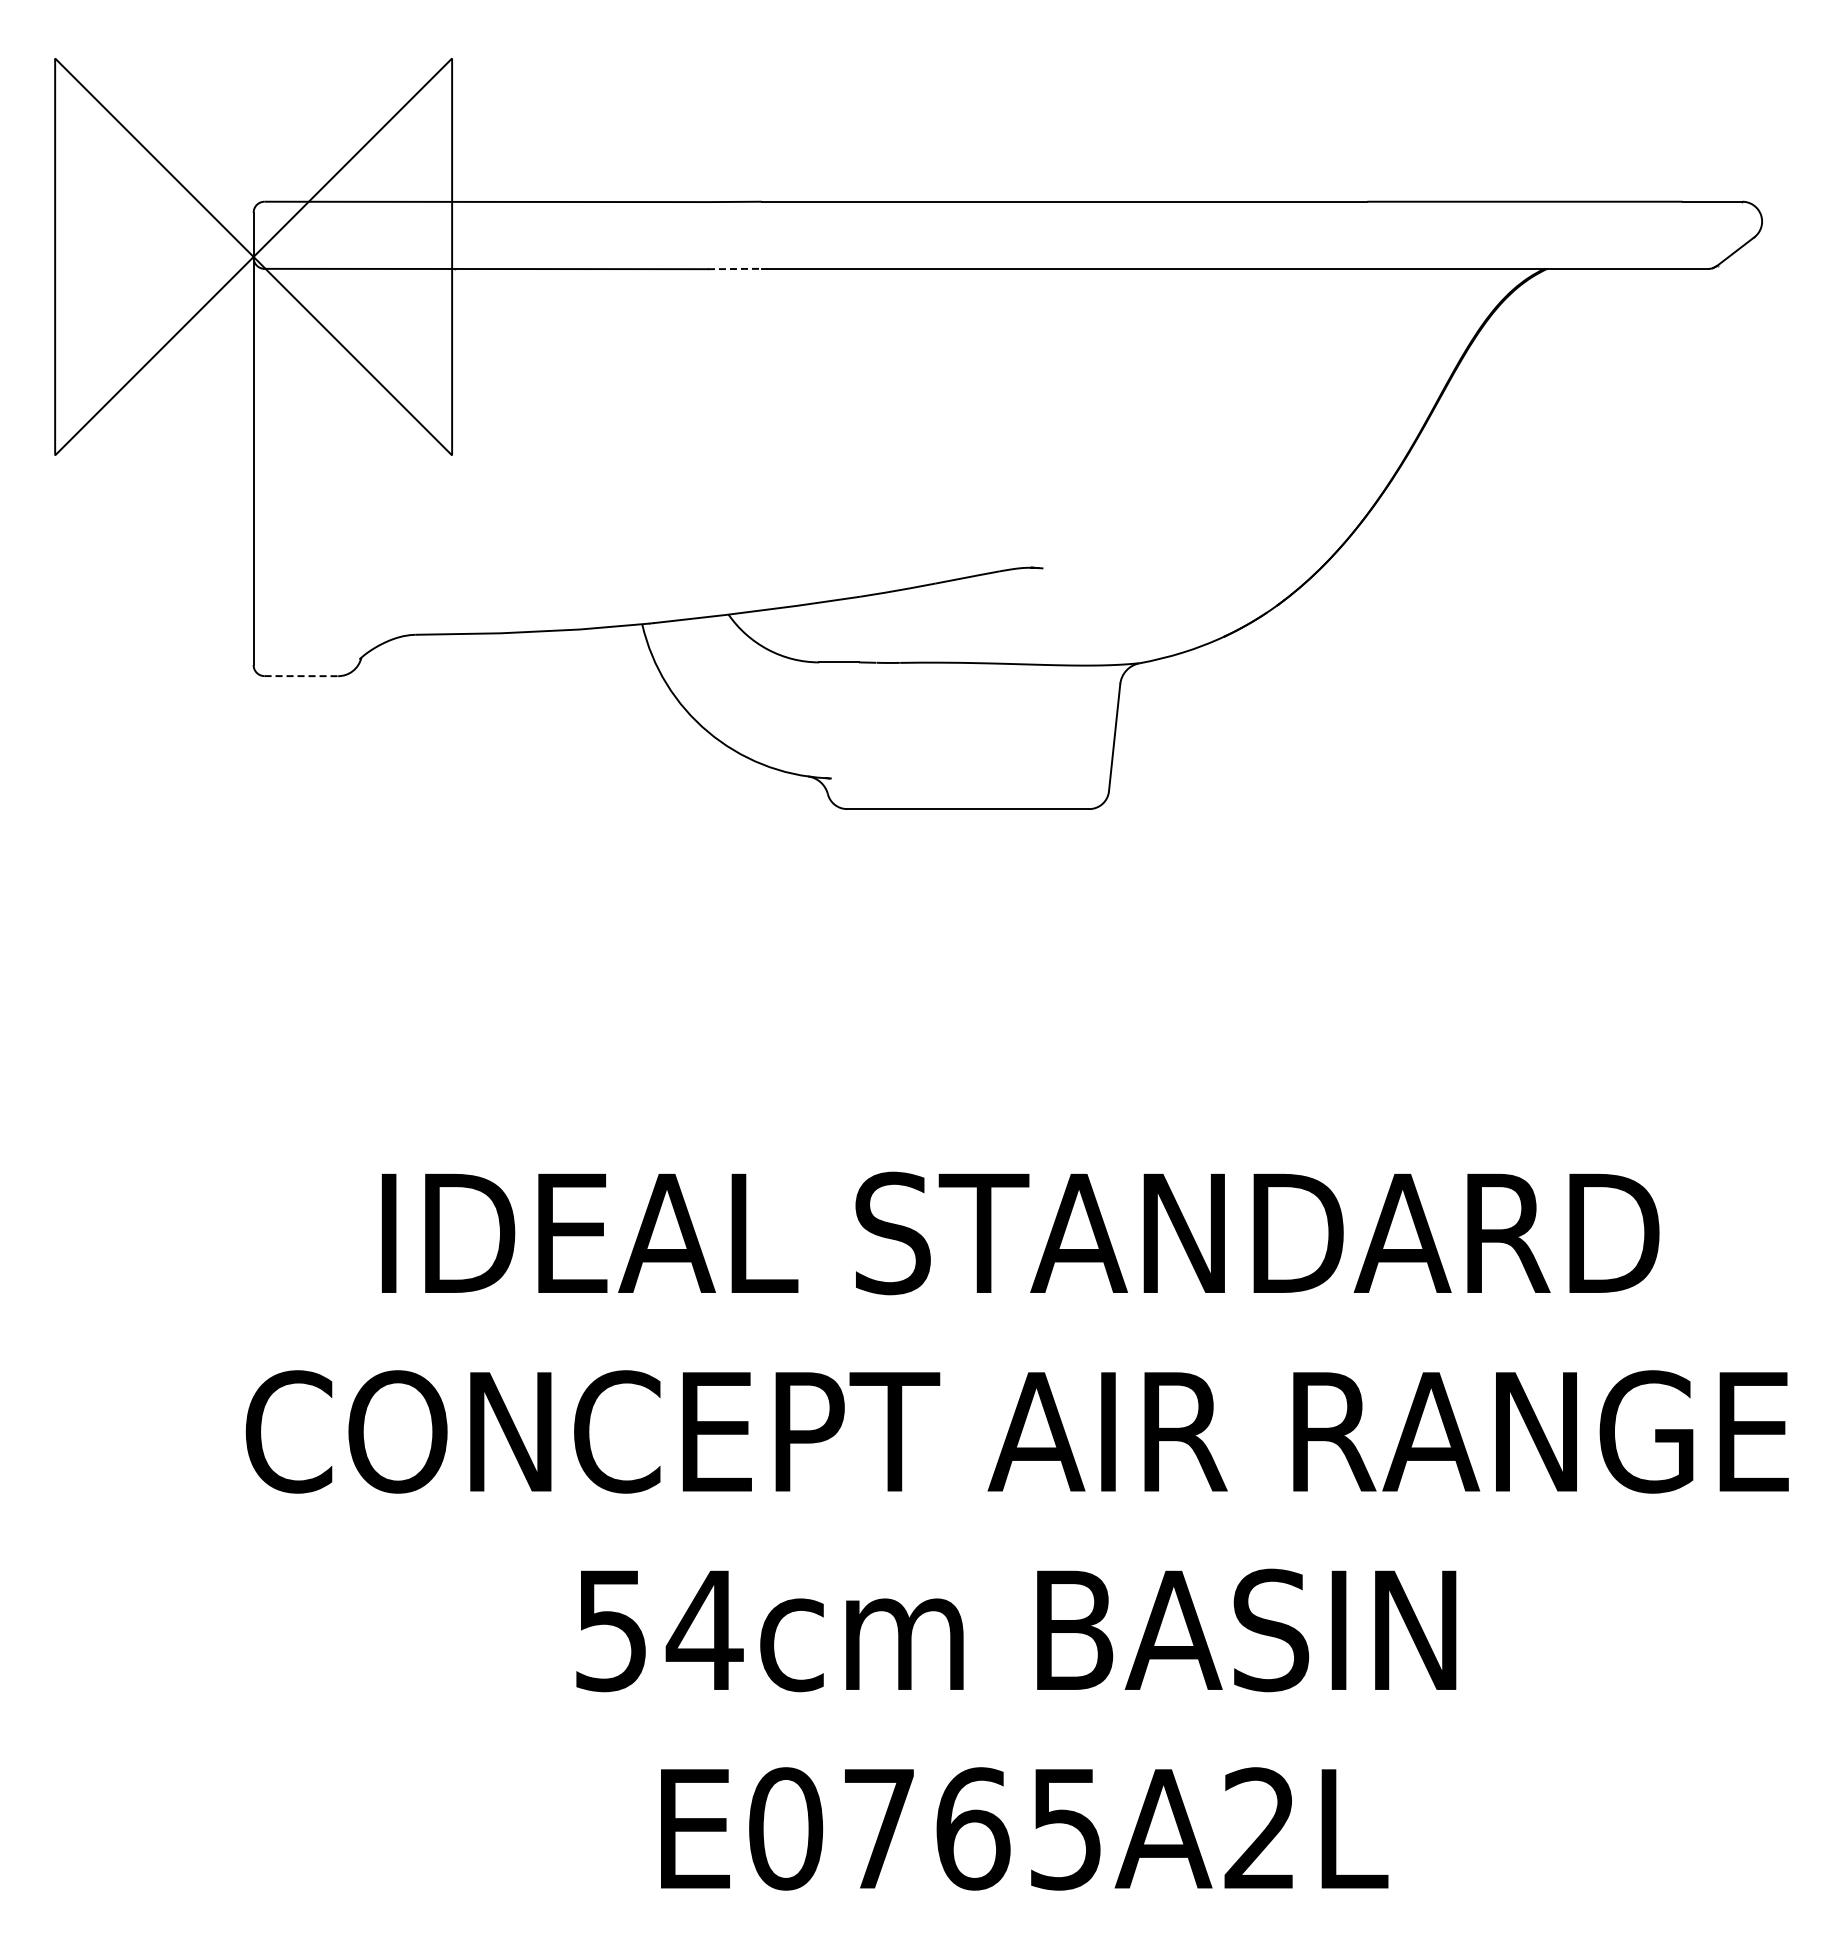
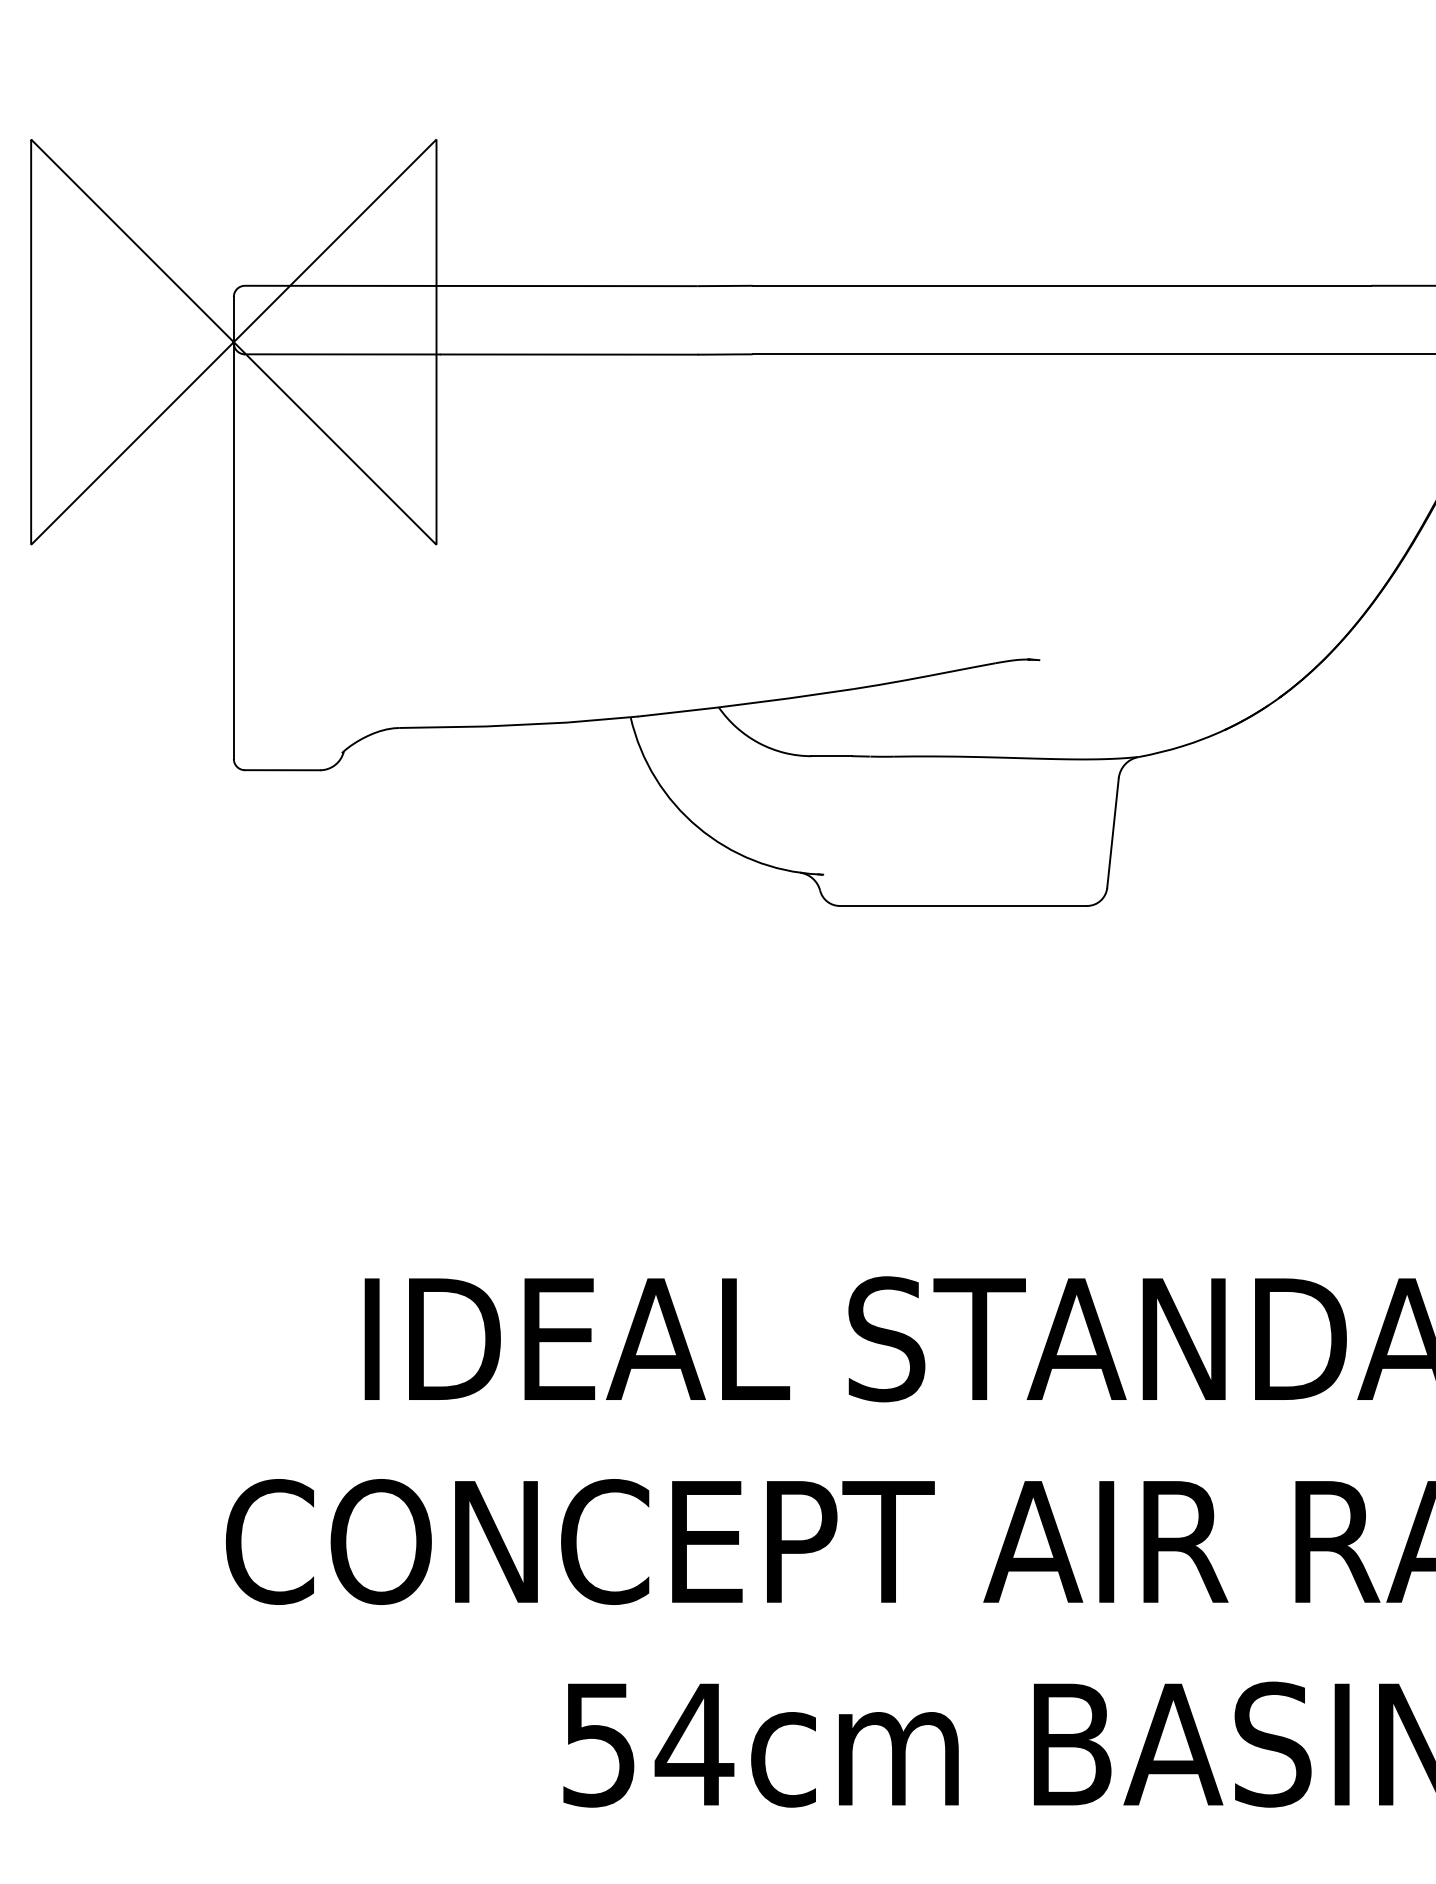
line: (735, 269) -> (725, 354), dashed -> solid
line: (301, 676) -> (282, 770), dashed -> solid

